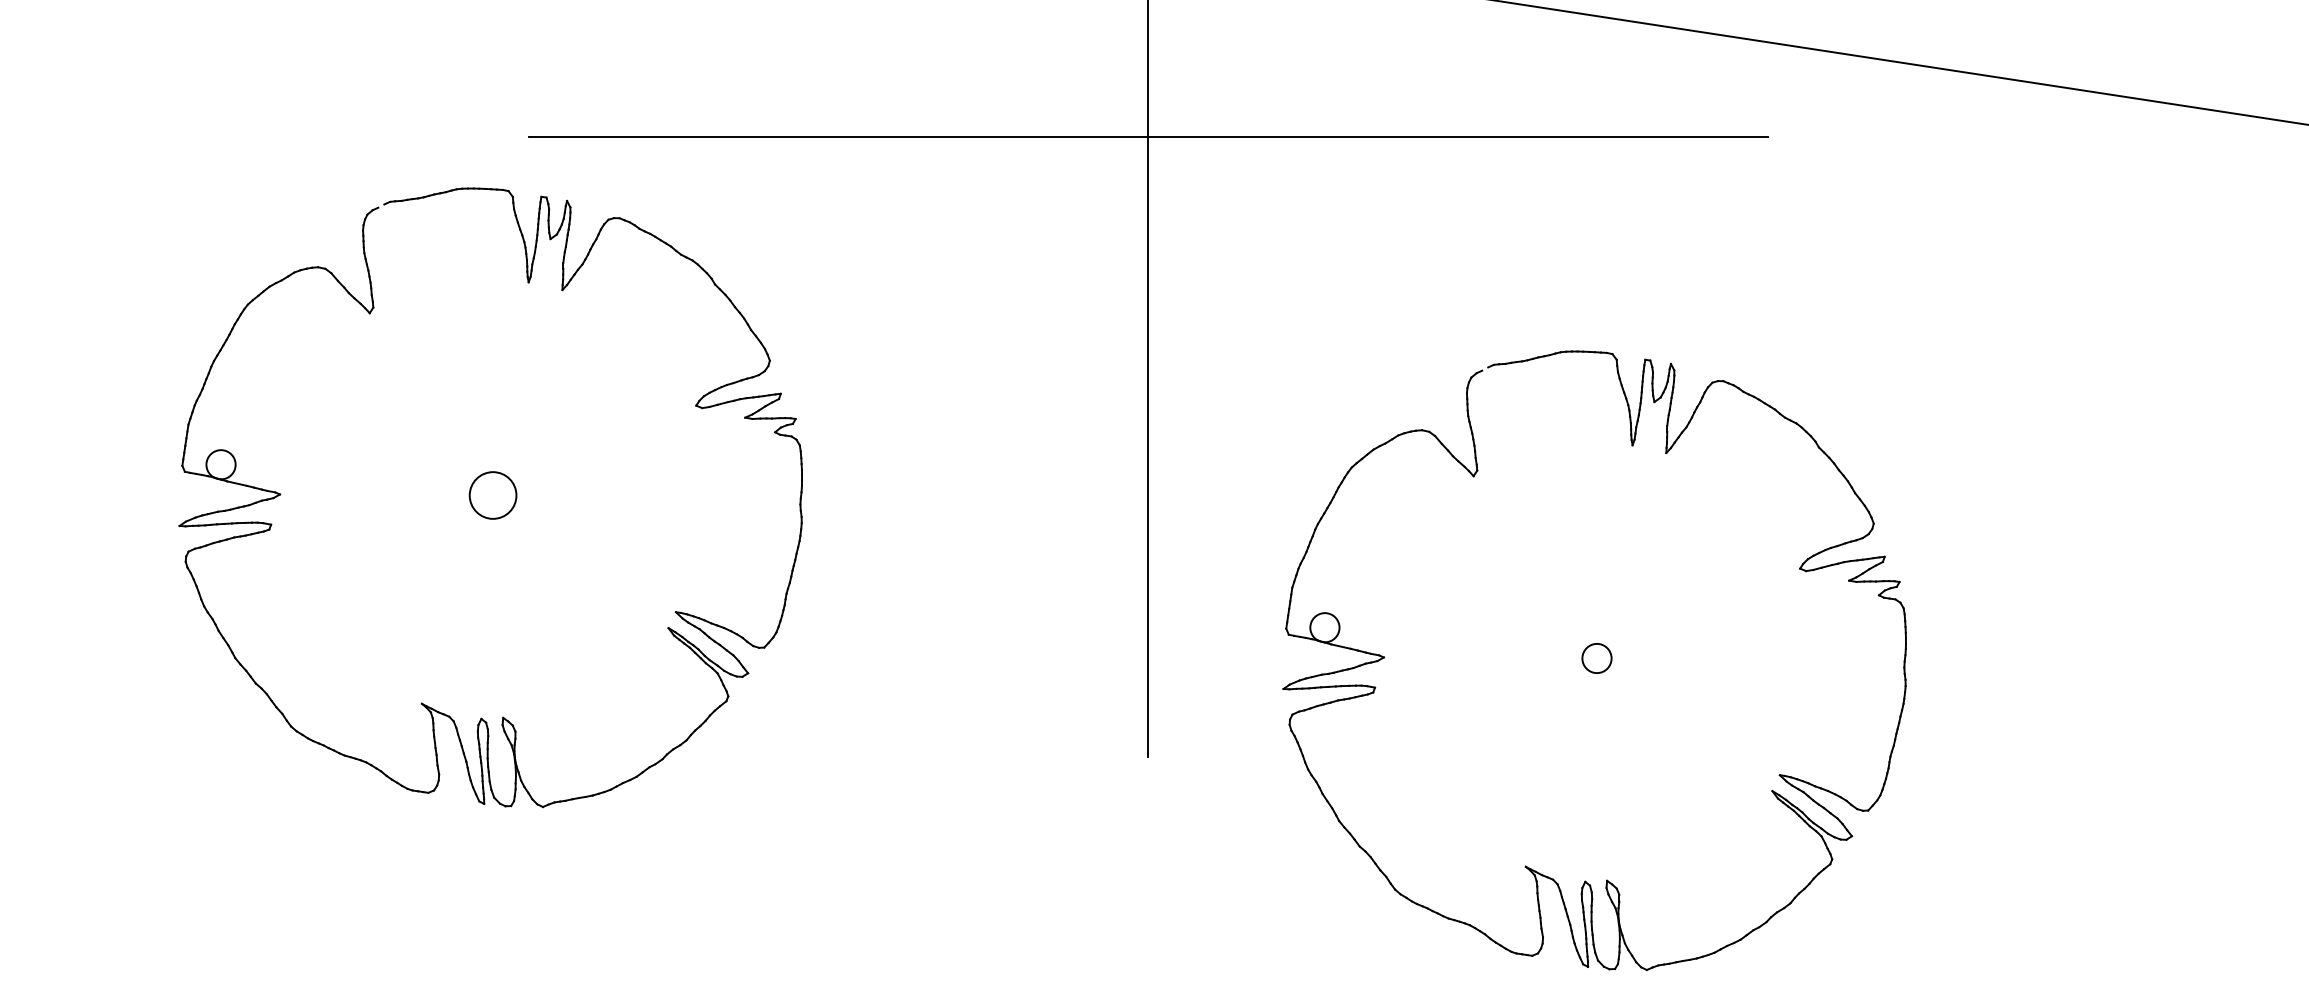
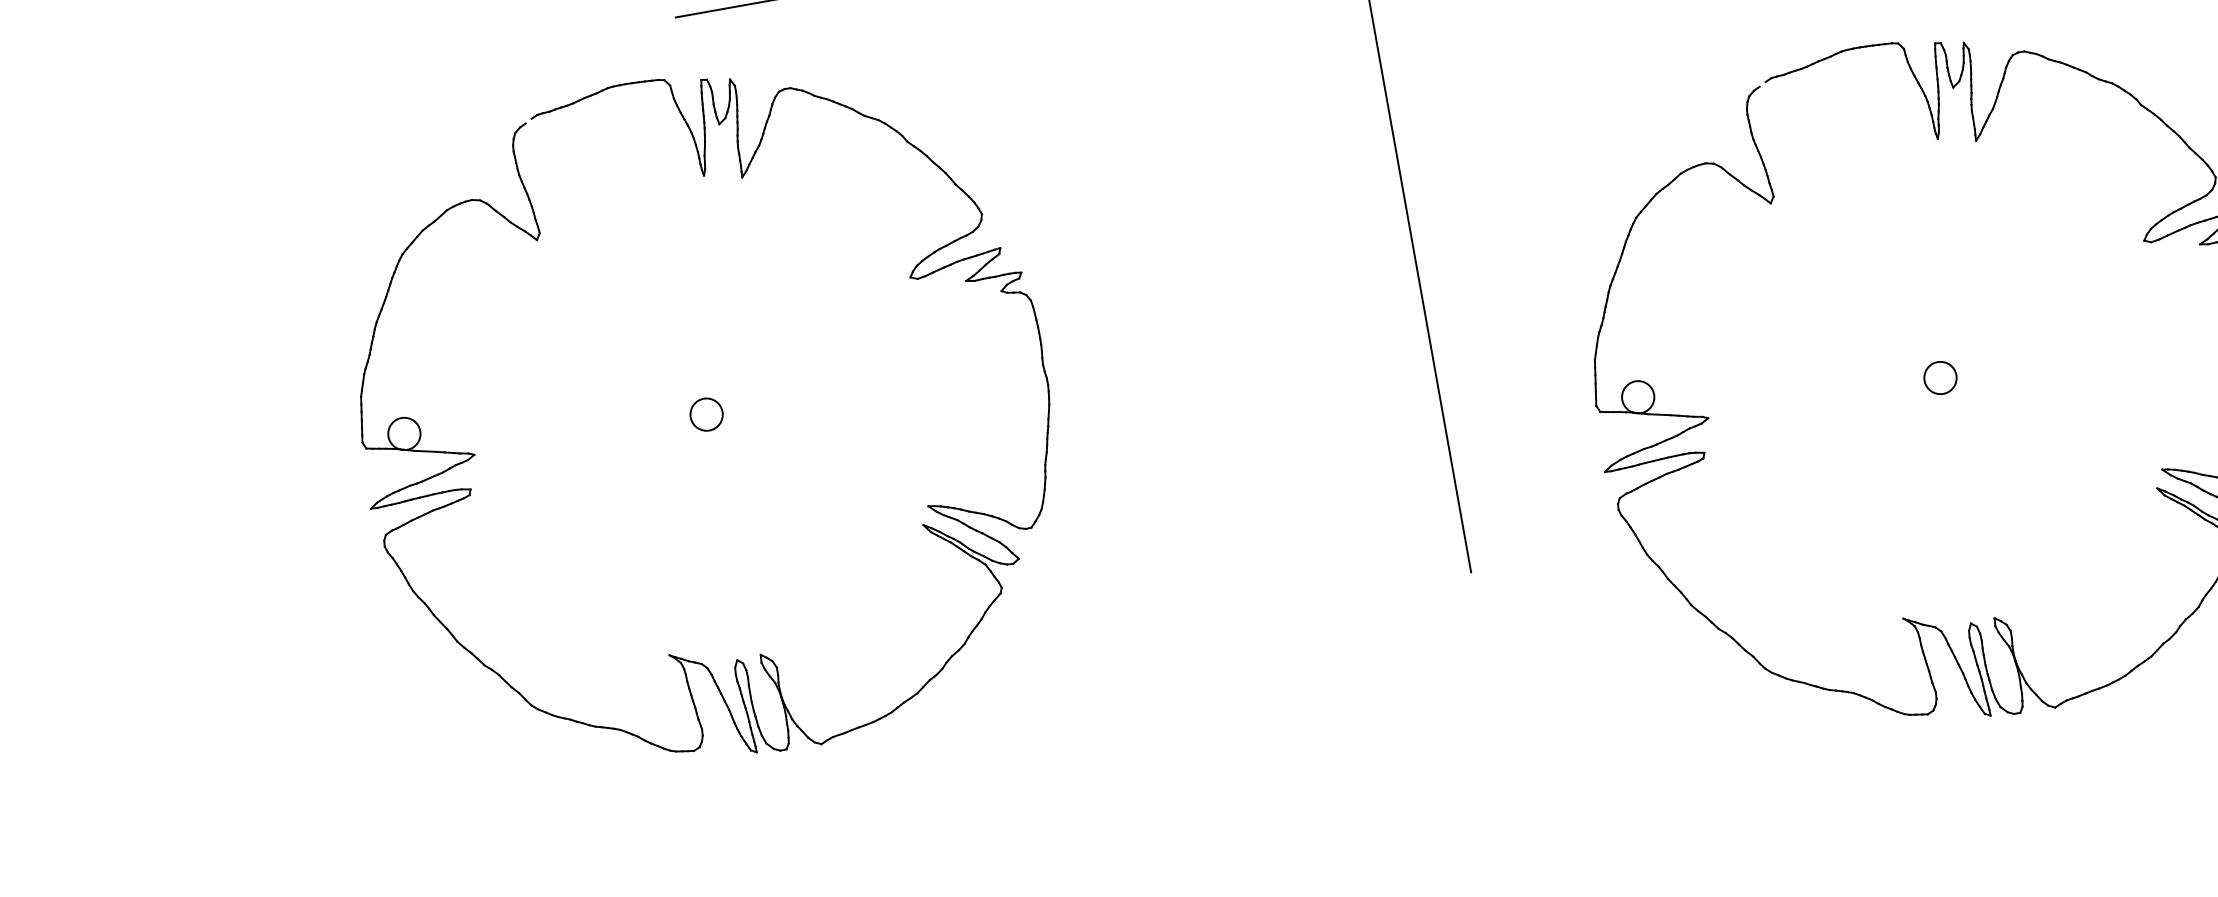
circle: (492, 495) -> (705, 414), size x0.62

